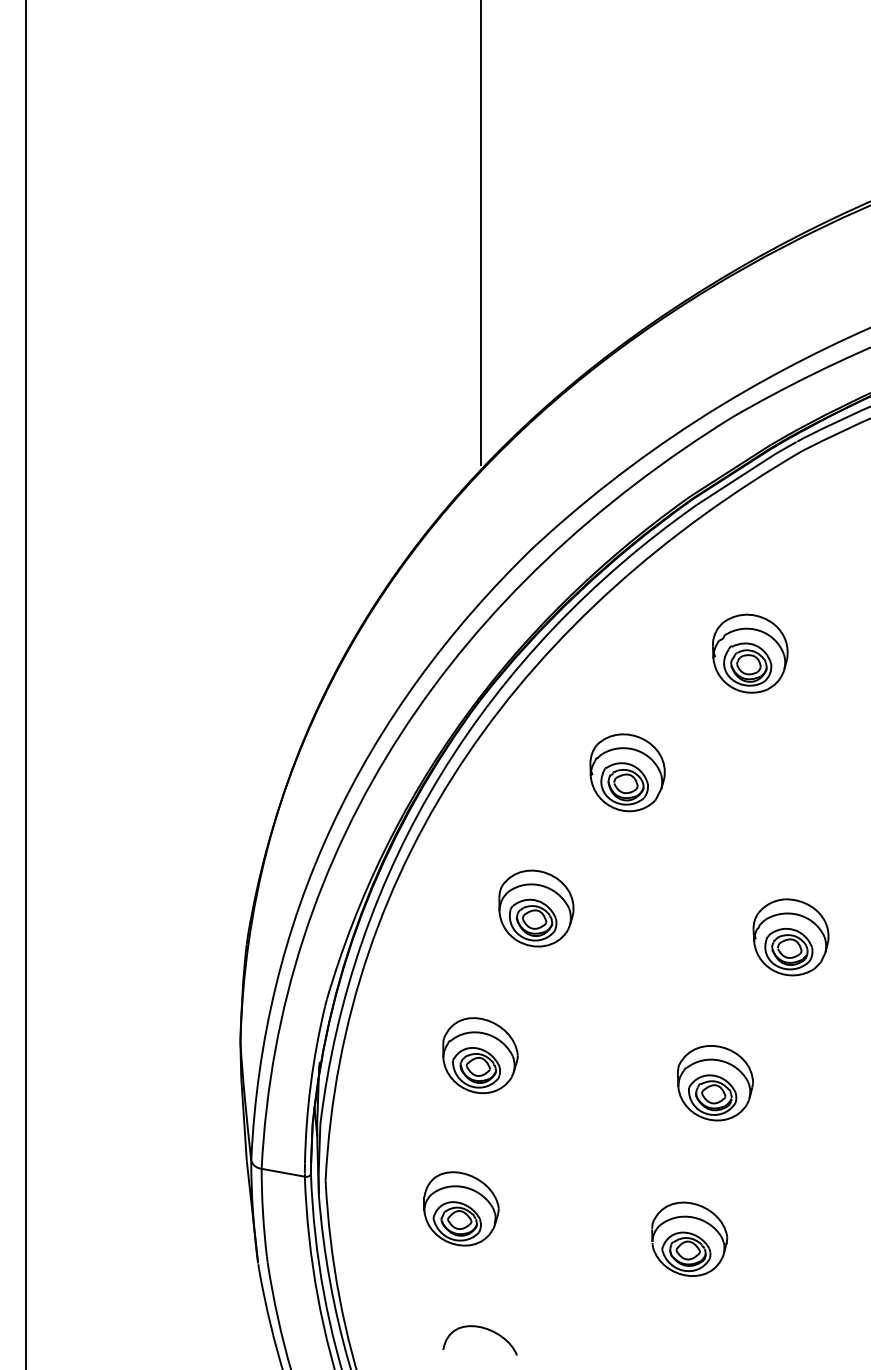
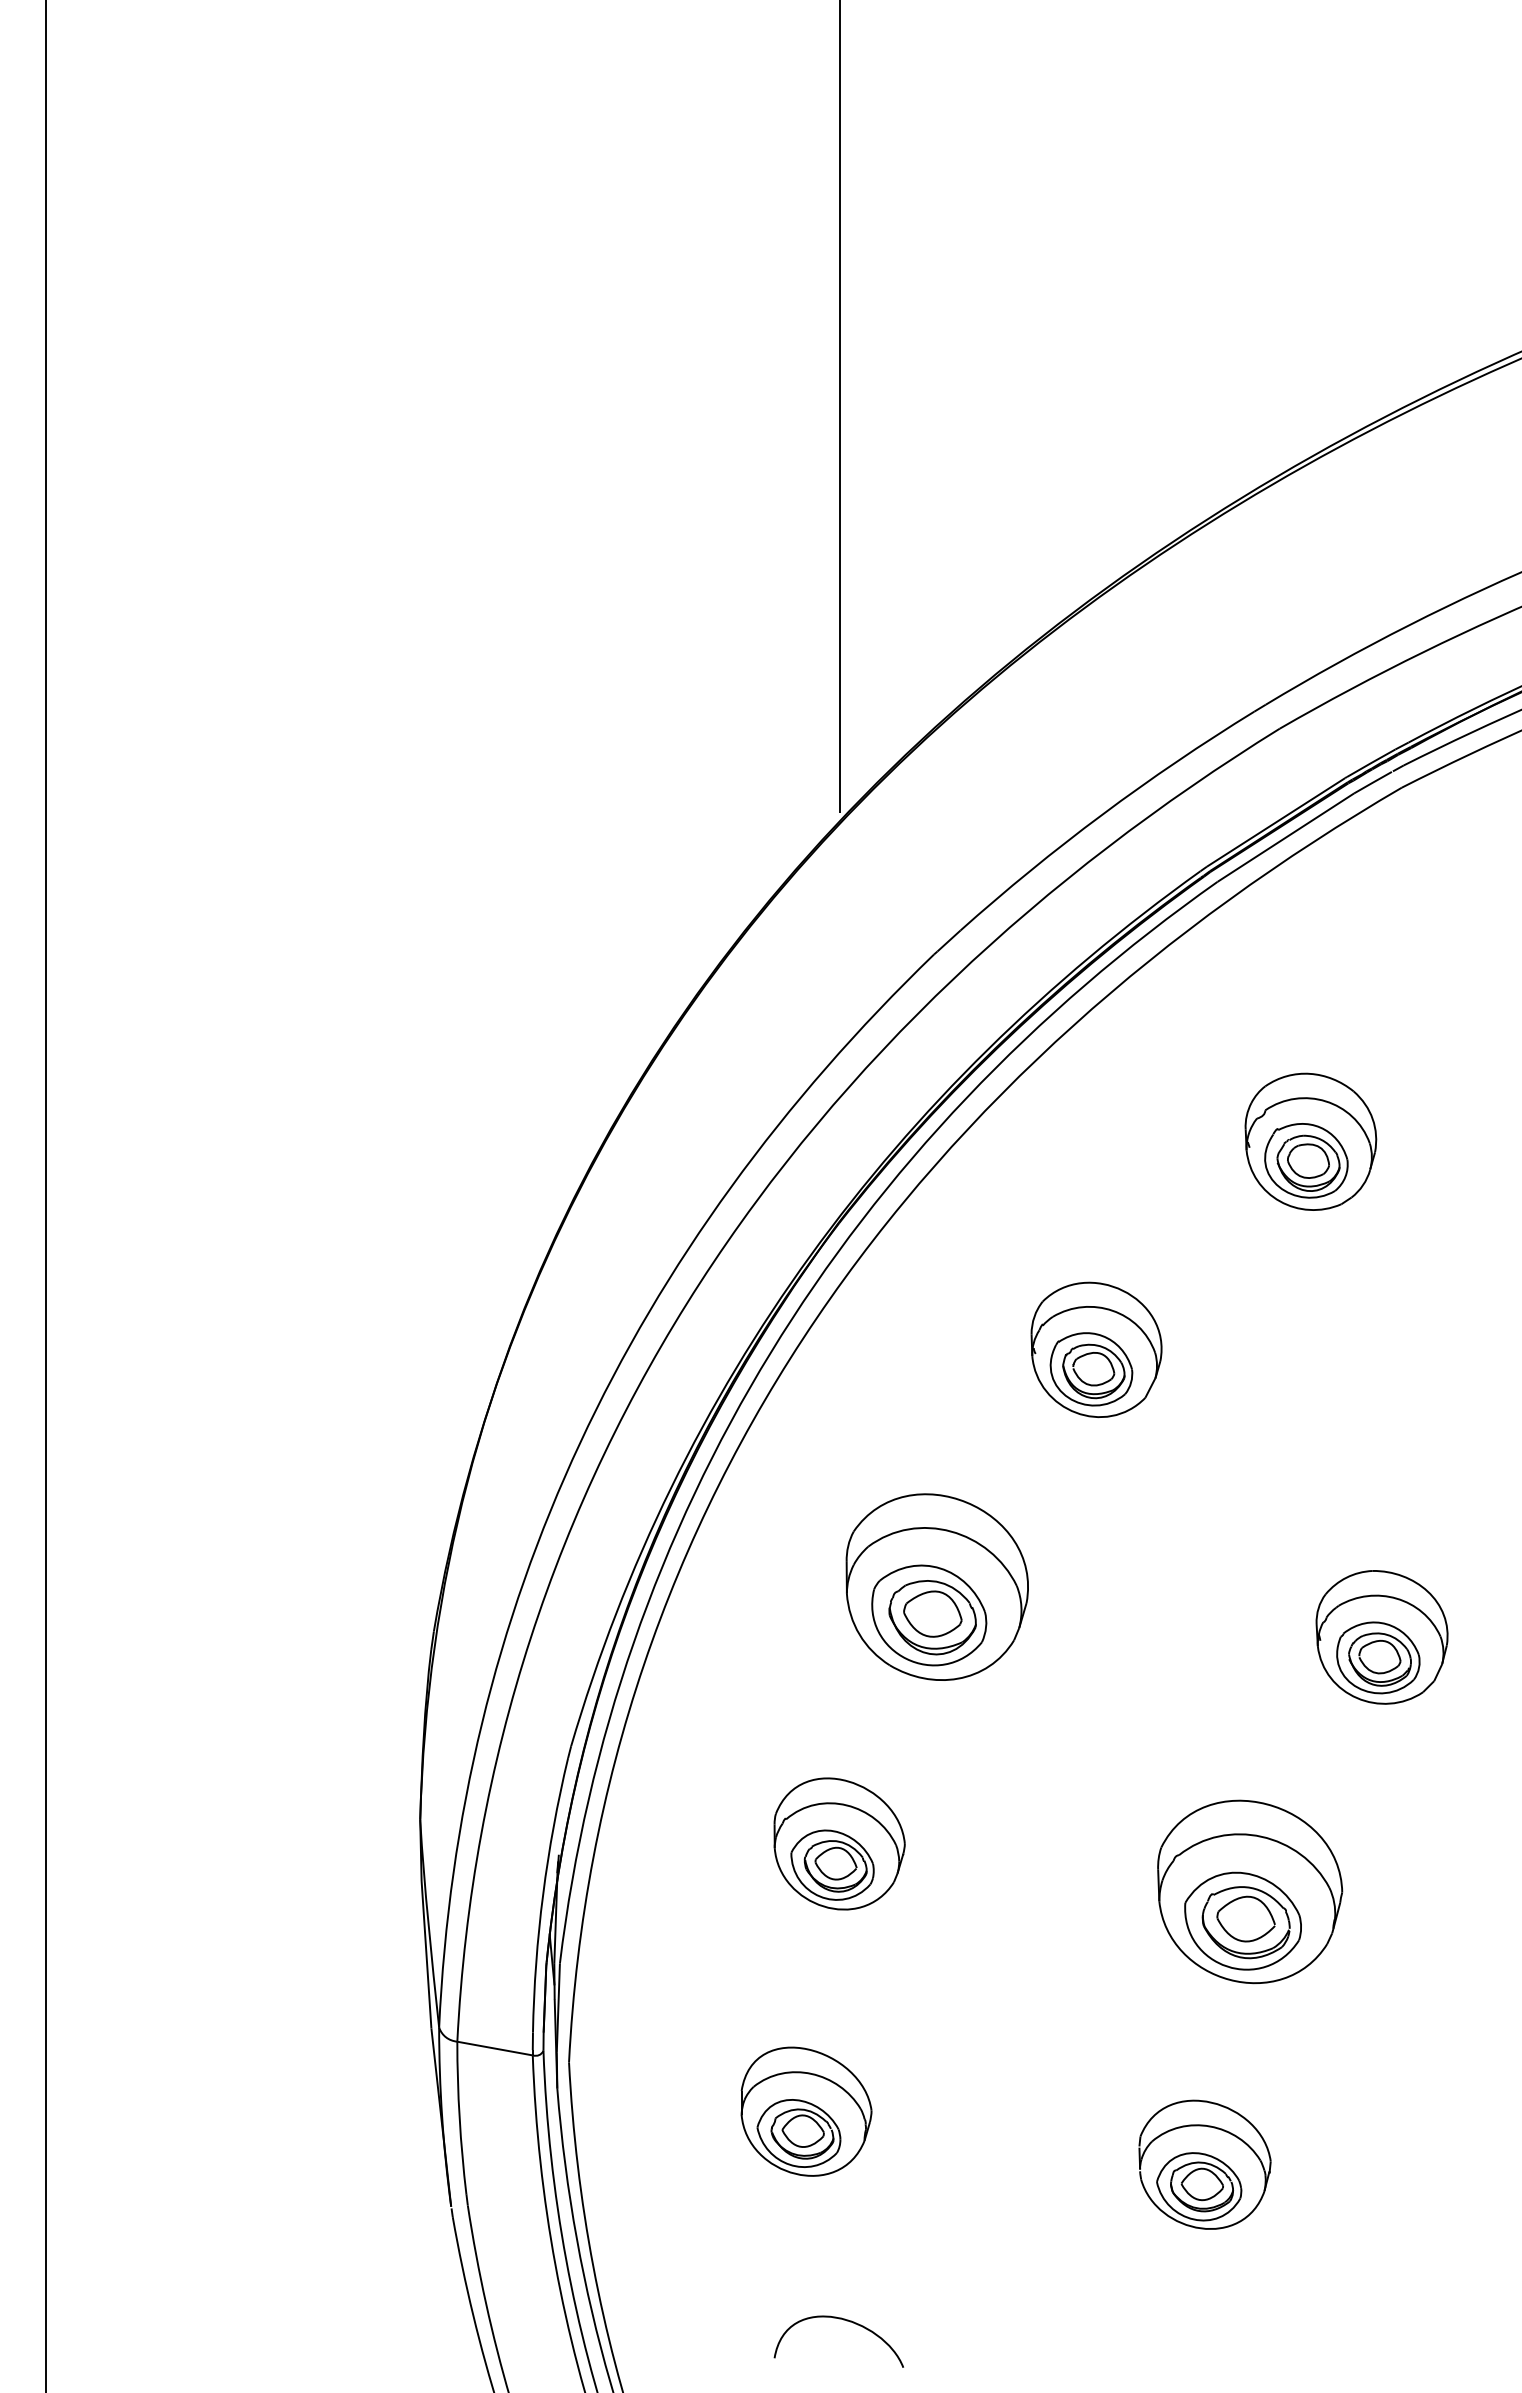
part: (536, 908) -> (937, 1586), size x1.4
part: (715, 1083) -> (1250, 1892), size x1.4

